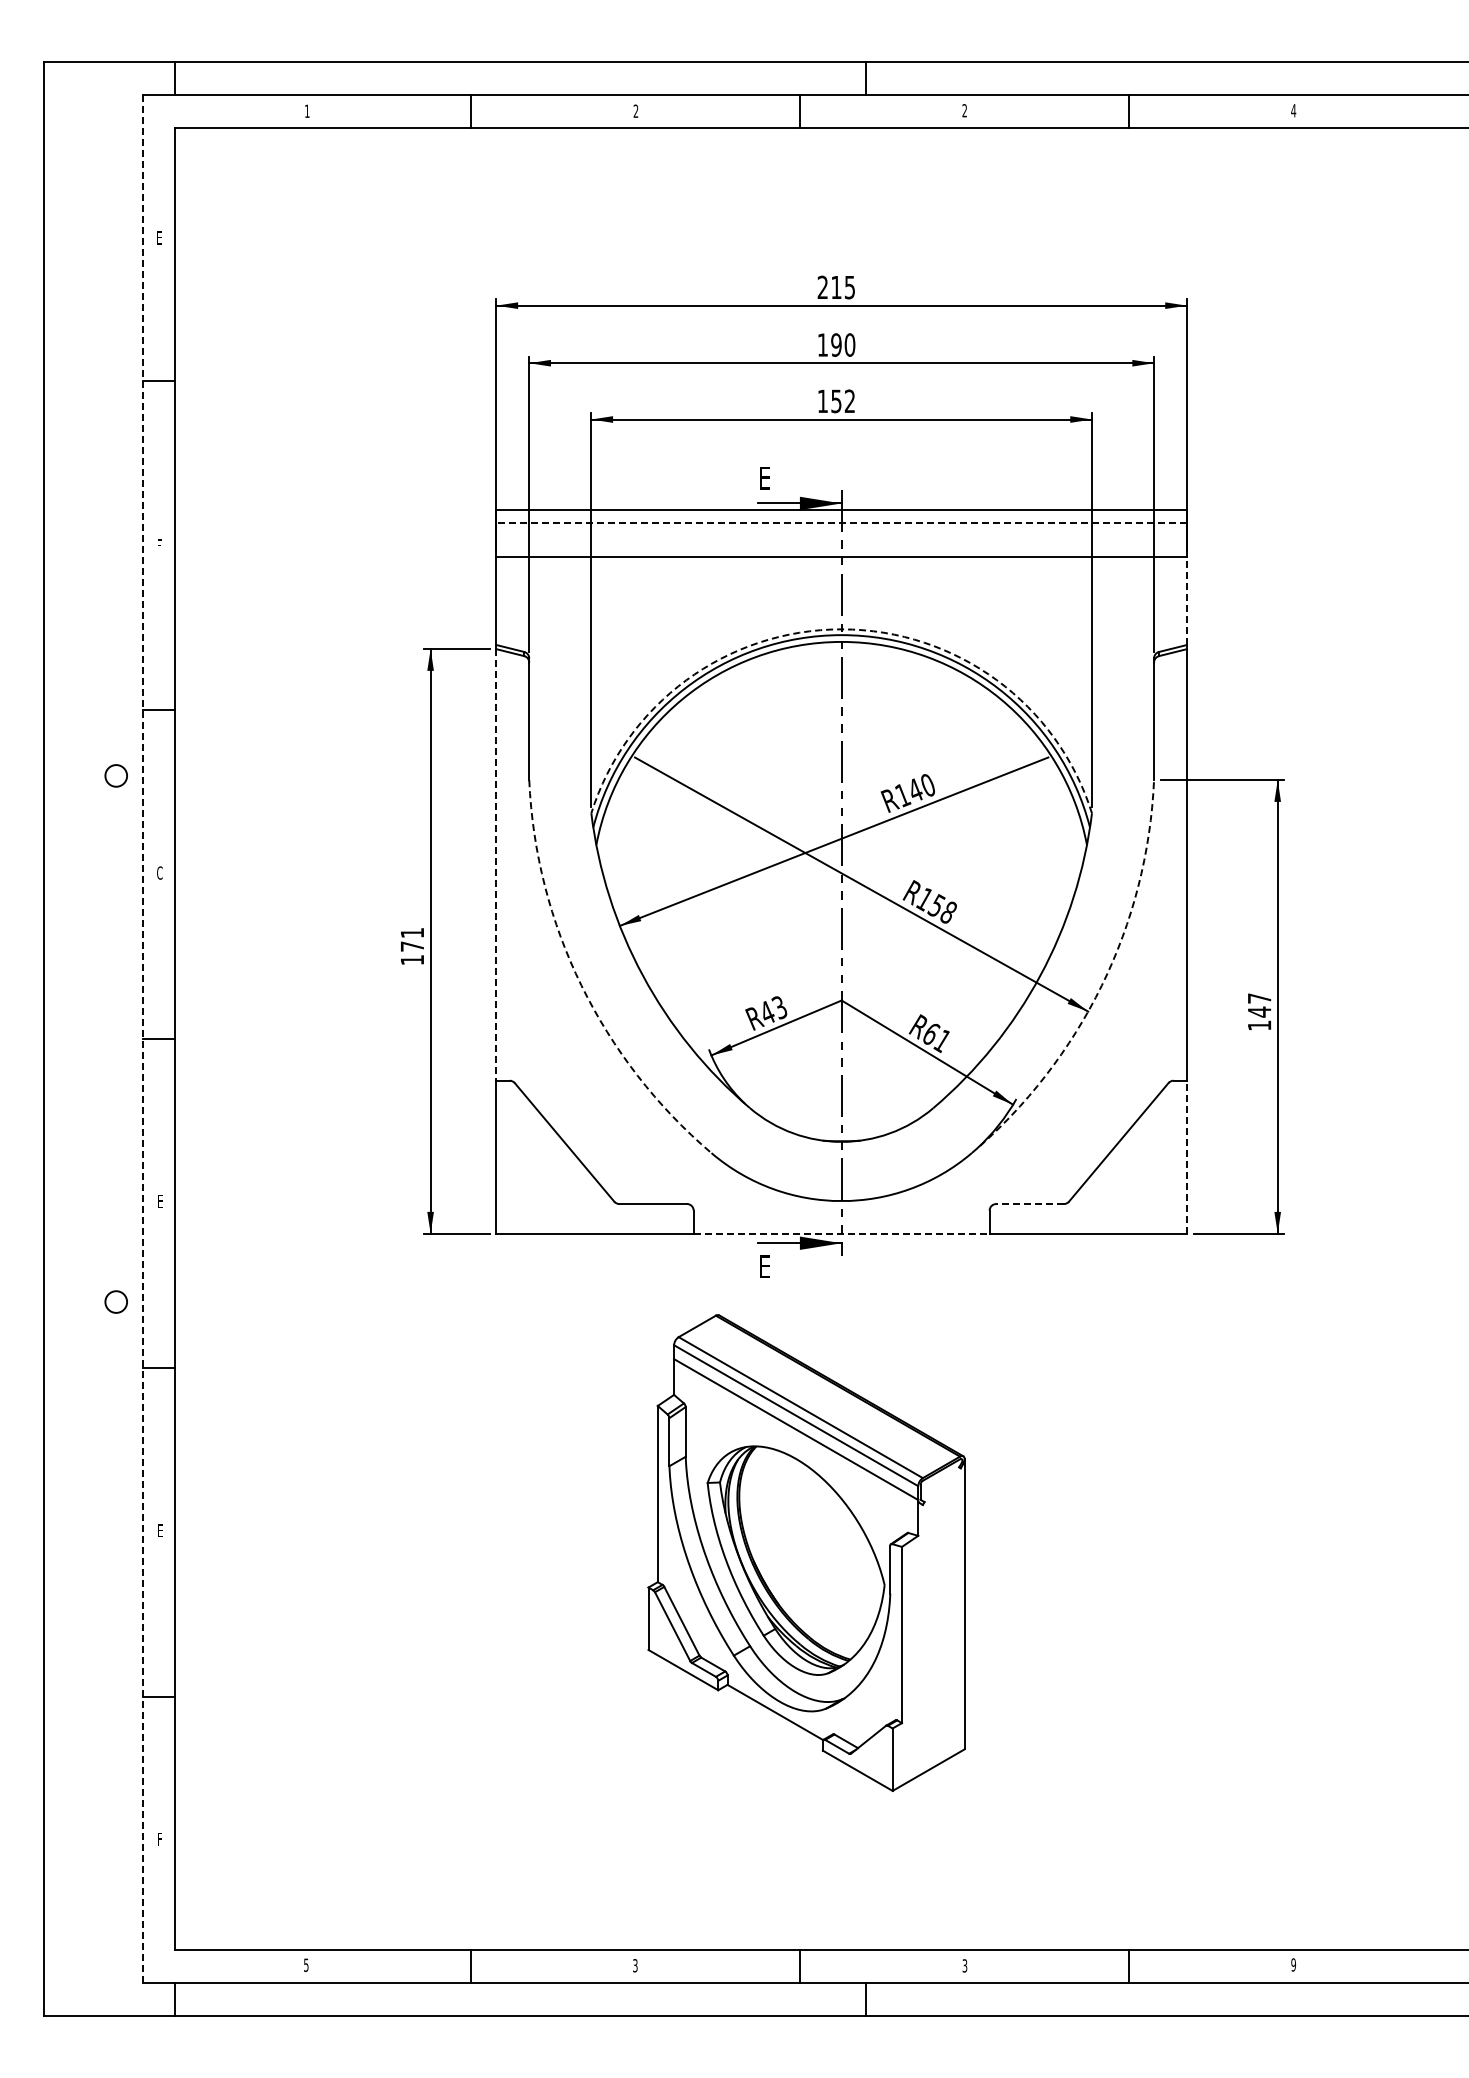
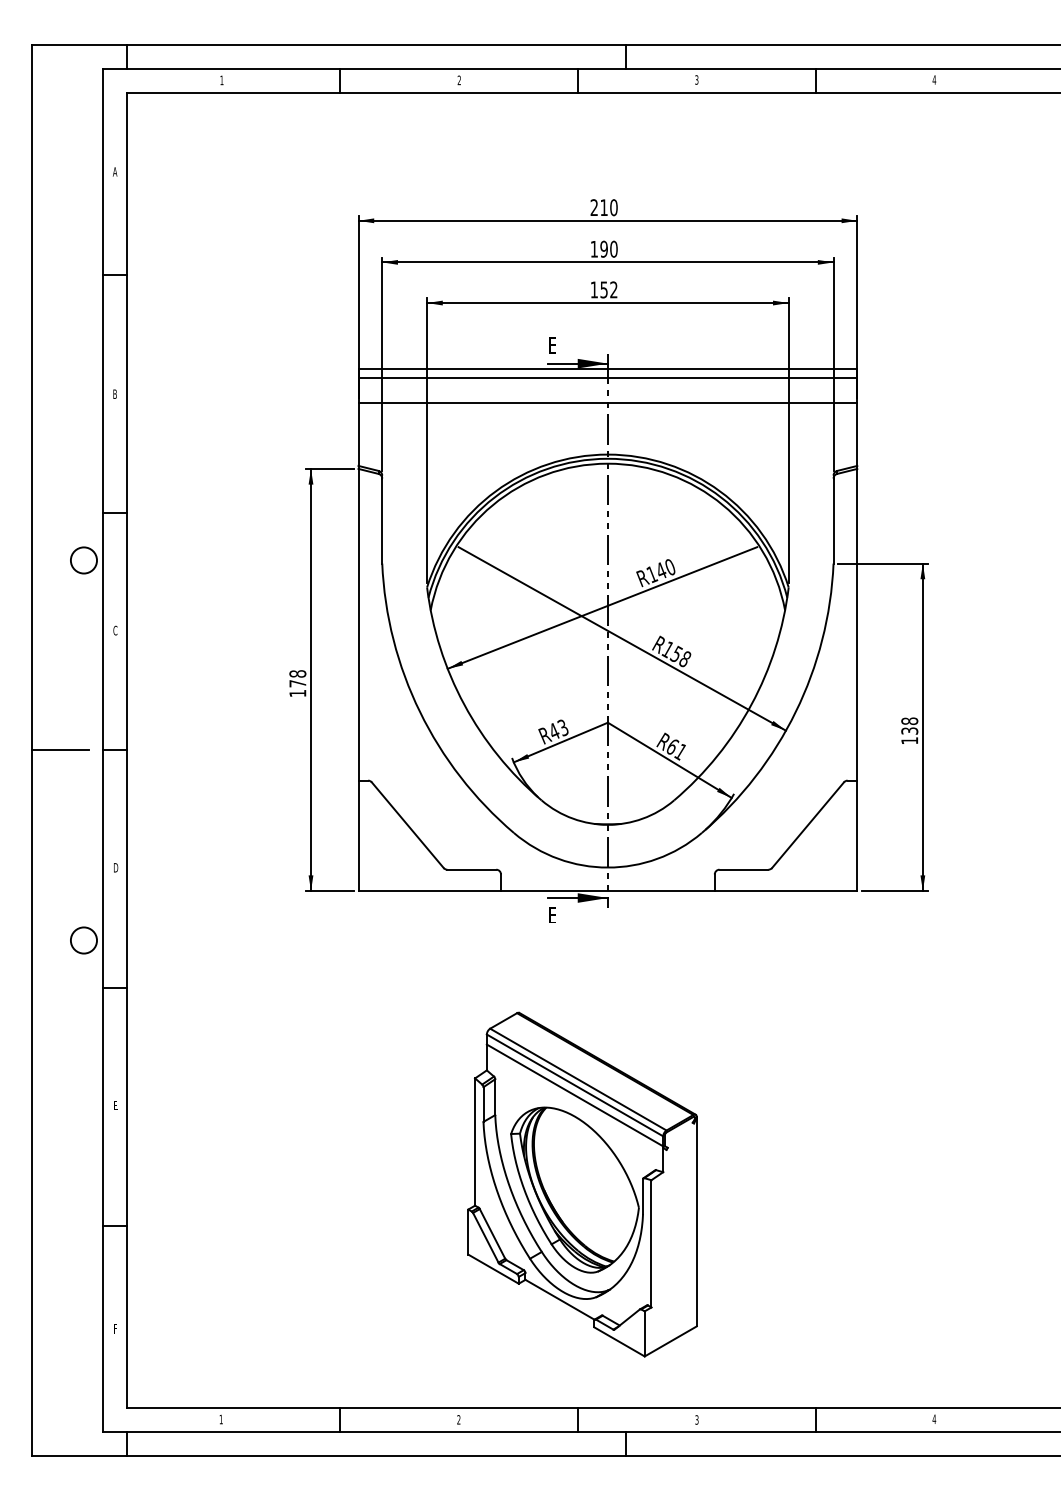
text: (964, 111) -> (696, 80), 2 -> 3
text: (159, 237) -> (115, 171), E -> A
text: (849, 287) -> (613, 207), 215 -> 210
line: (841, 523) -> (607, 378), dashed -> solid
text: (159, 545) -> (115, 394), F -> B
line: (1186, 601) -> (856, 434), dashed -> solid
arc: (841, 629) -> (607, 454), dashed -> solid
circle: (116, 775) -> (84, 560), size x1.67
line: (496, 864) -> (358, 624), dashed -> solid
text: (412, 932) -> (297, 673), 171 -> 178
arc: (581, 985) -> (419, 711), dashed -> solid
arc: (1101, 985) -> (795, 711), dashed -> solid
text: (1259, 1005) -> (909, 726), 147 -> 138
line: (82, 1039) -> (59, 750), added
line: (142, 1039) -> (102, 750), dashed -> solid
line: (1186, 1156) -> (856, 835), dashed -> solid
text: (160, 1200) -> (115, 867), E -> D
line: (1030, 1204) -> (744, 870), dashed -> solid
line: (841, 1233) -> (607, 890), dashed -> solid
circle: (116, 1301) -> (84, 940), size x1.67
part: (806, 1552) -> (582, 1184), moved
text: (306, 1964) -> (221, 1418), 5 -> 1
text: (1293, 1964) -> (934, 1418), 9 -> 4
text: (635, 1965) -> (458, 1419), 3 -> 2

